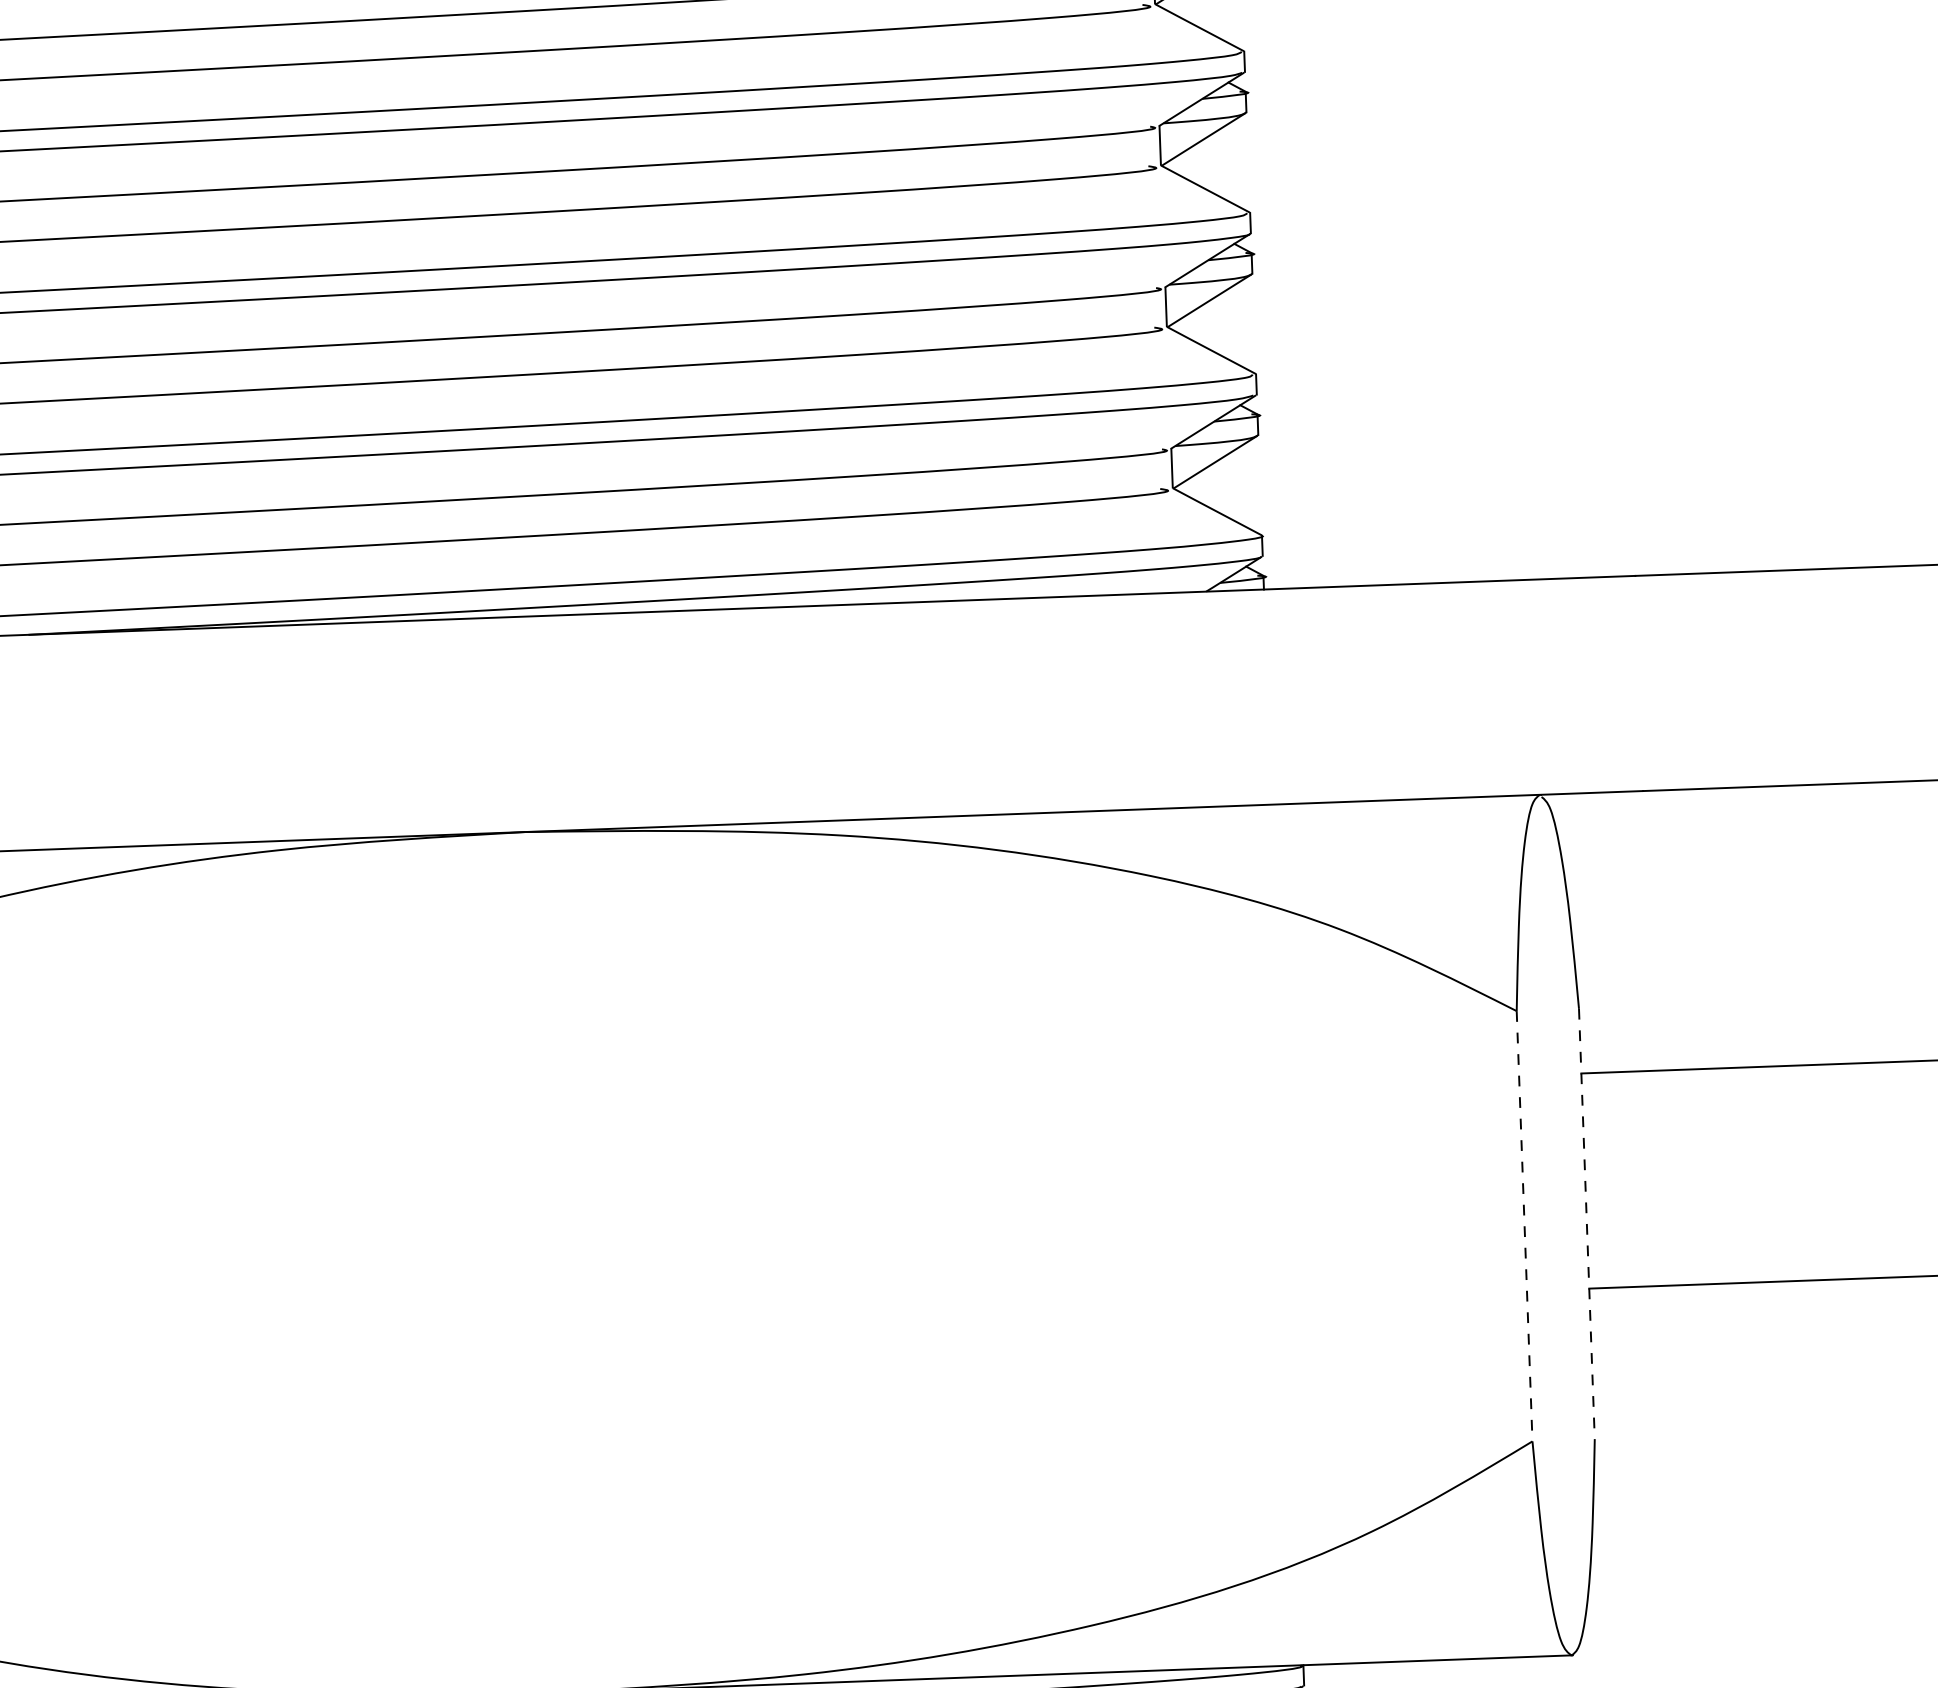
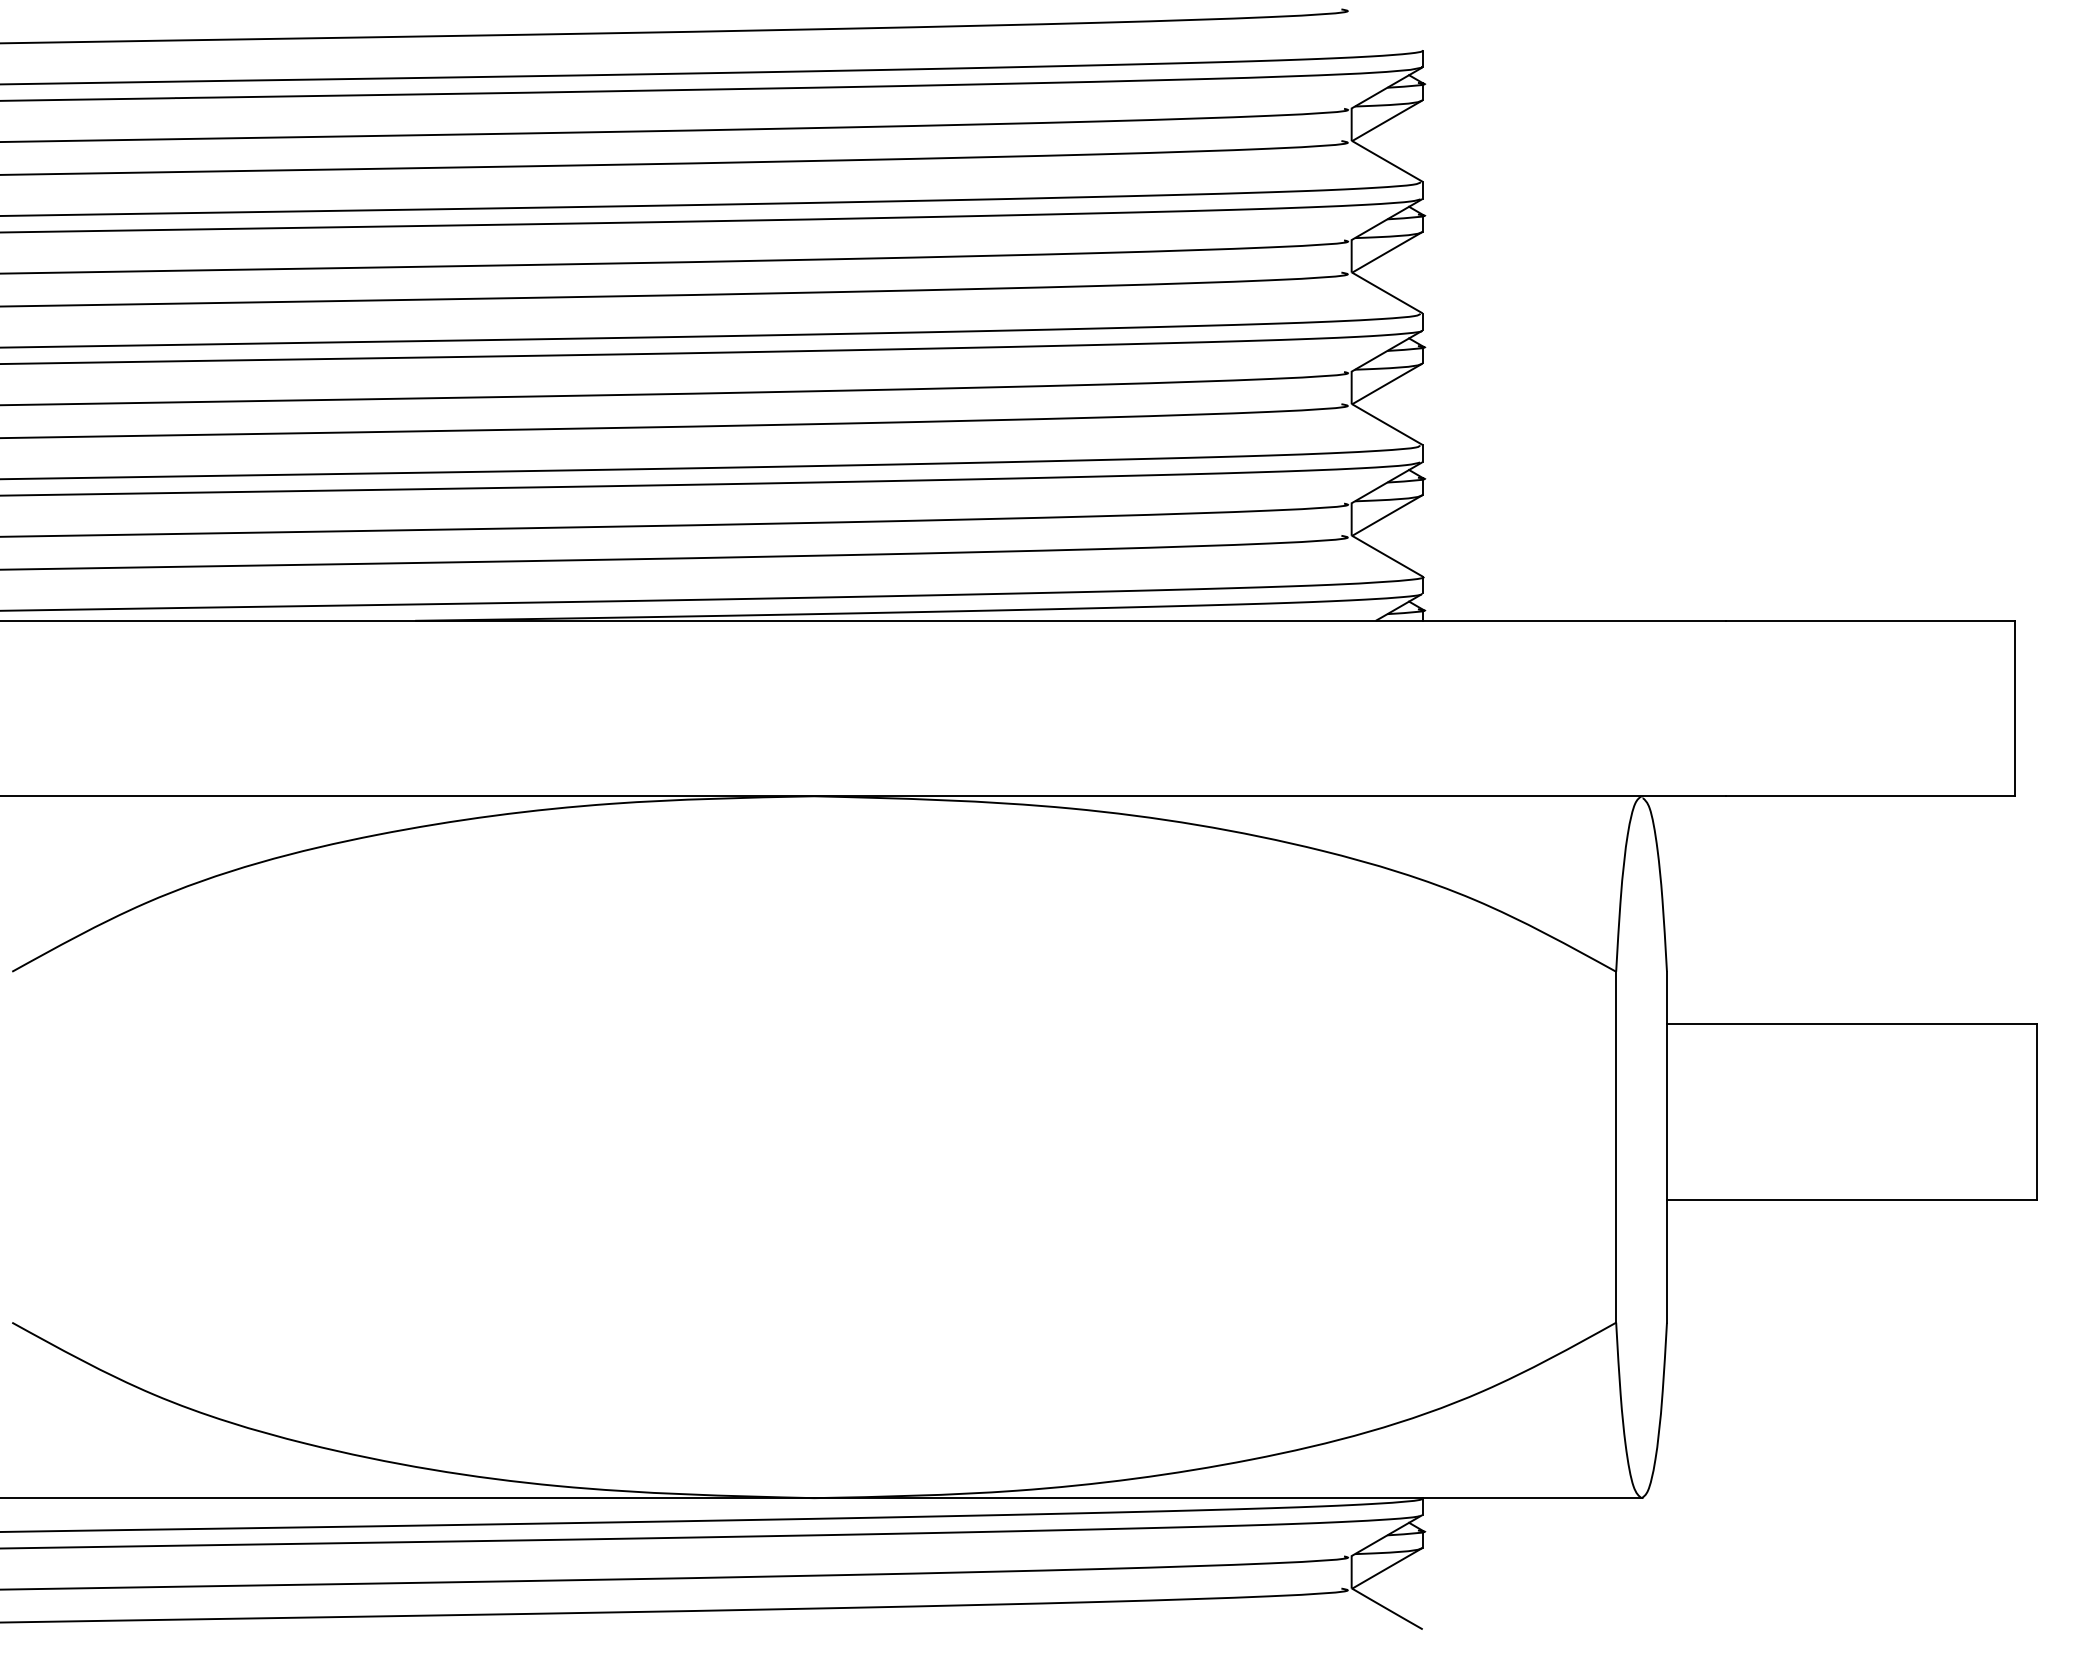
line: (1586, 1224) -> (1666, 1147), dashed -> solid
line: (1525, 1226) -> (1616, 1147), dashed -> solid

